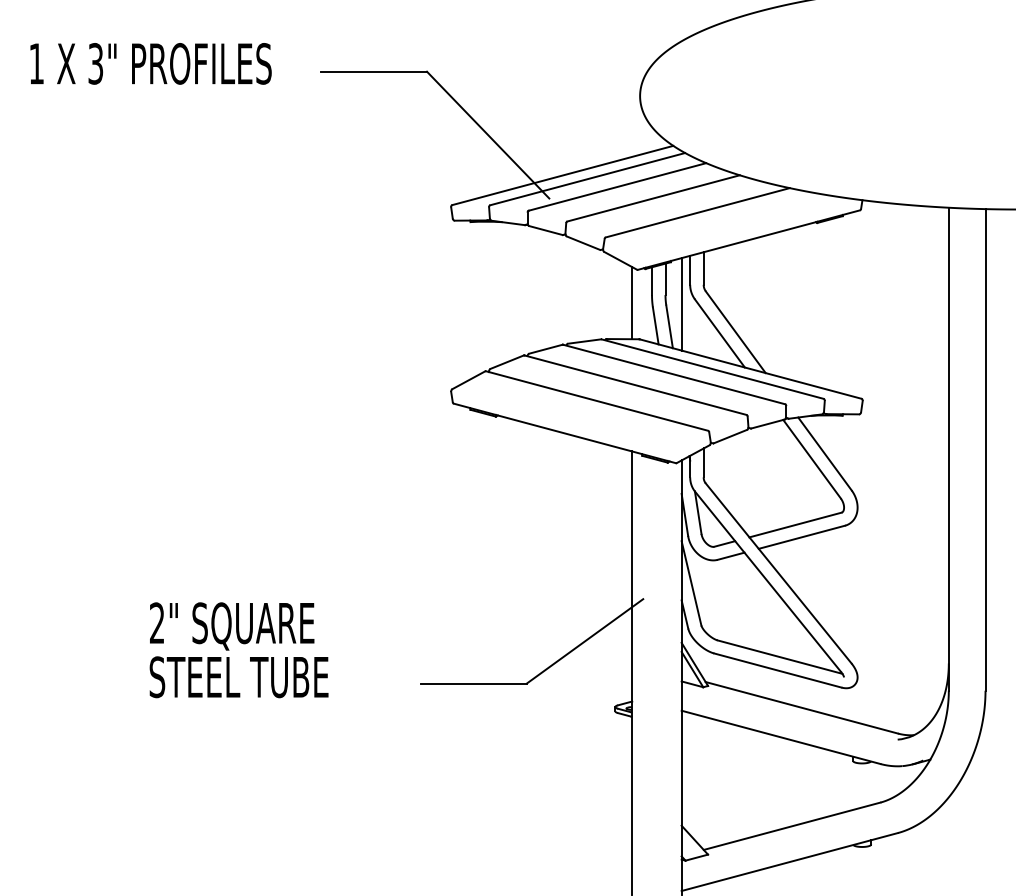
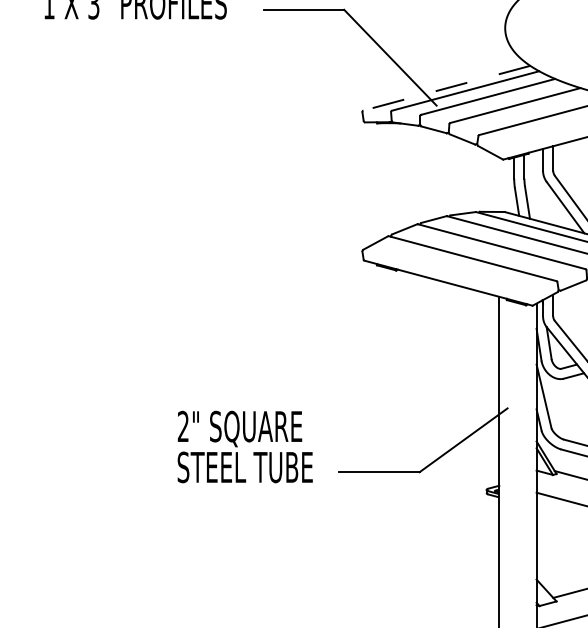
line: (562, 175) -> (446, 88), solid -> dashed
line: (632, 303) -> (499, 184), removed
line: (681, 304) -> (536, 185), removed
text: (238, 650) -> (244, 447), moved

